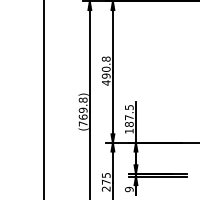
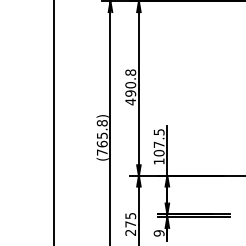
text: (82, 110) -> (101, 135), (769.8) -> (765.8)
text: (129, 123) -> (159, 152), 187.5 -> 107.5

